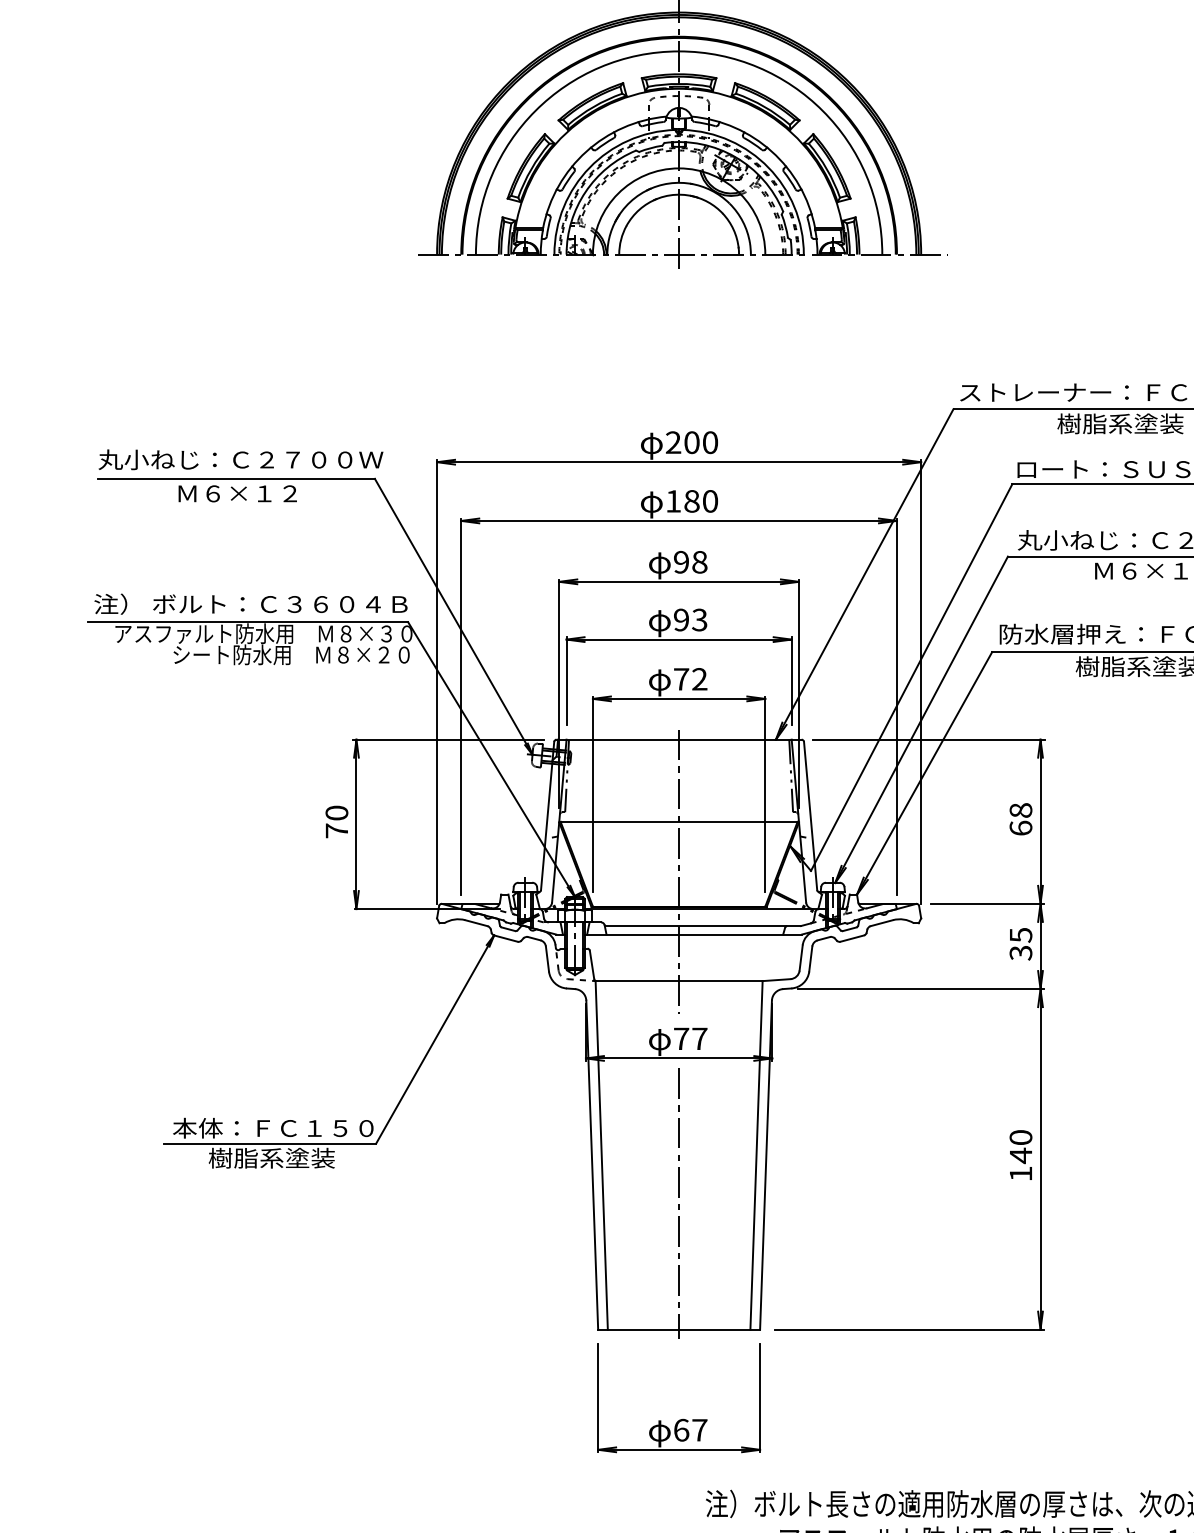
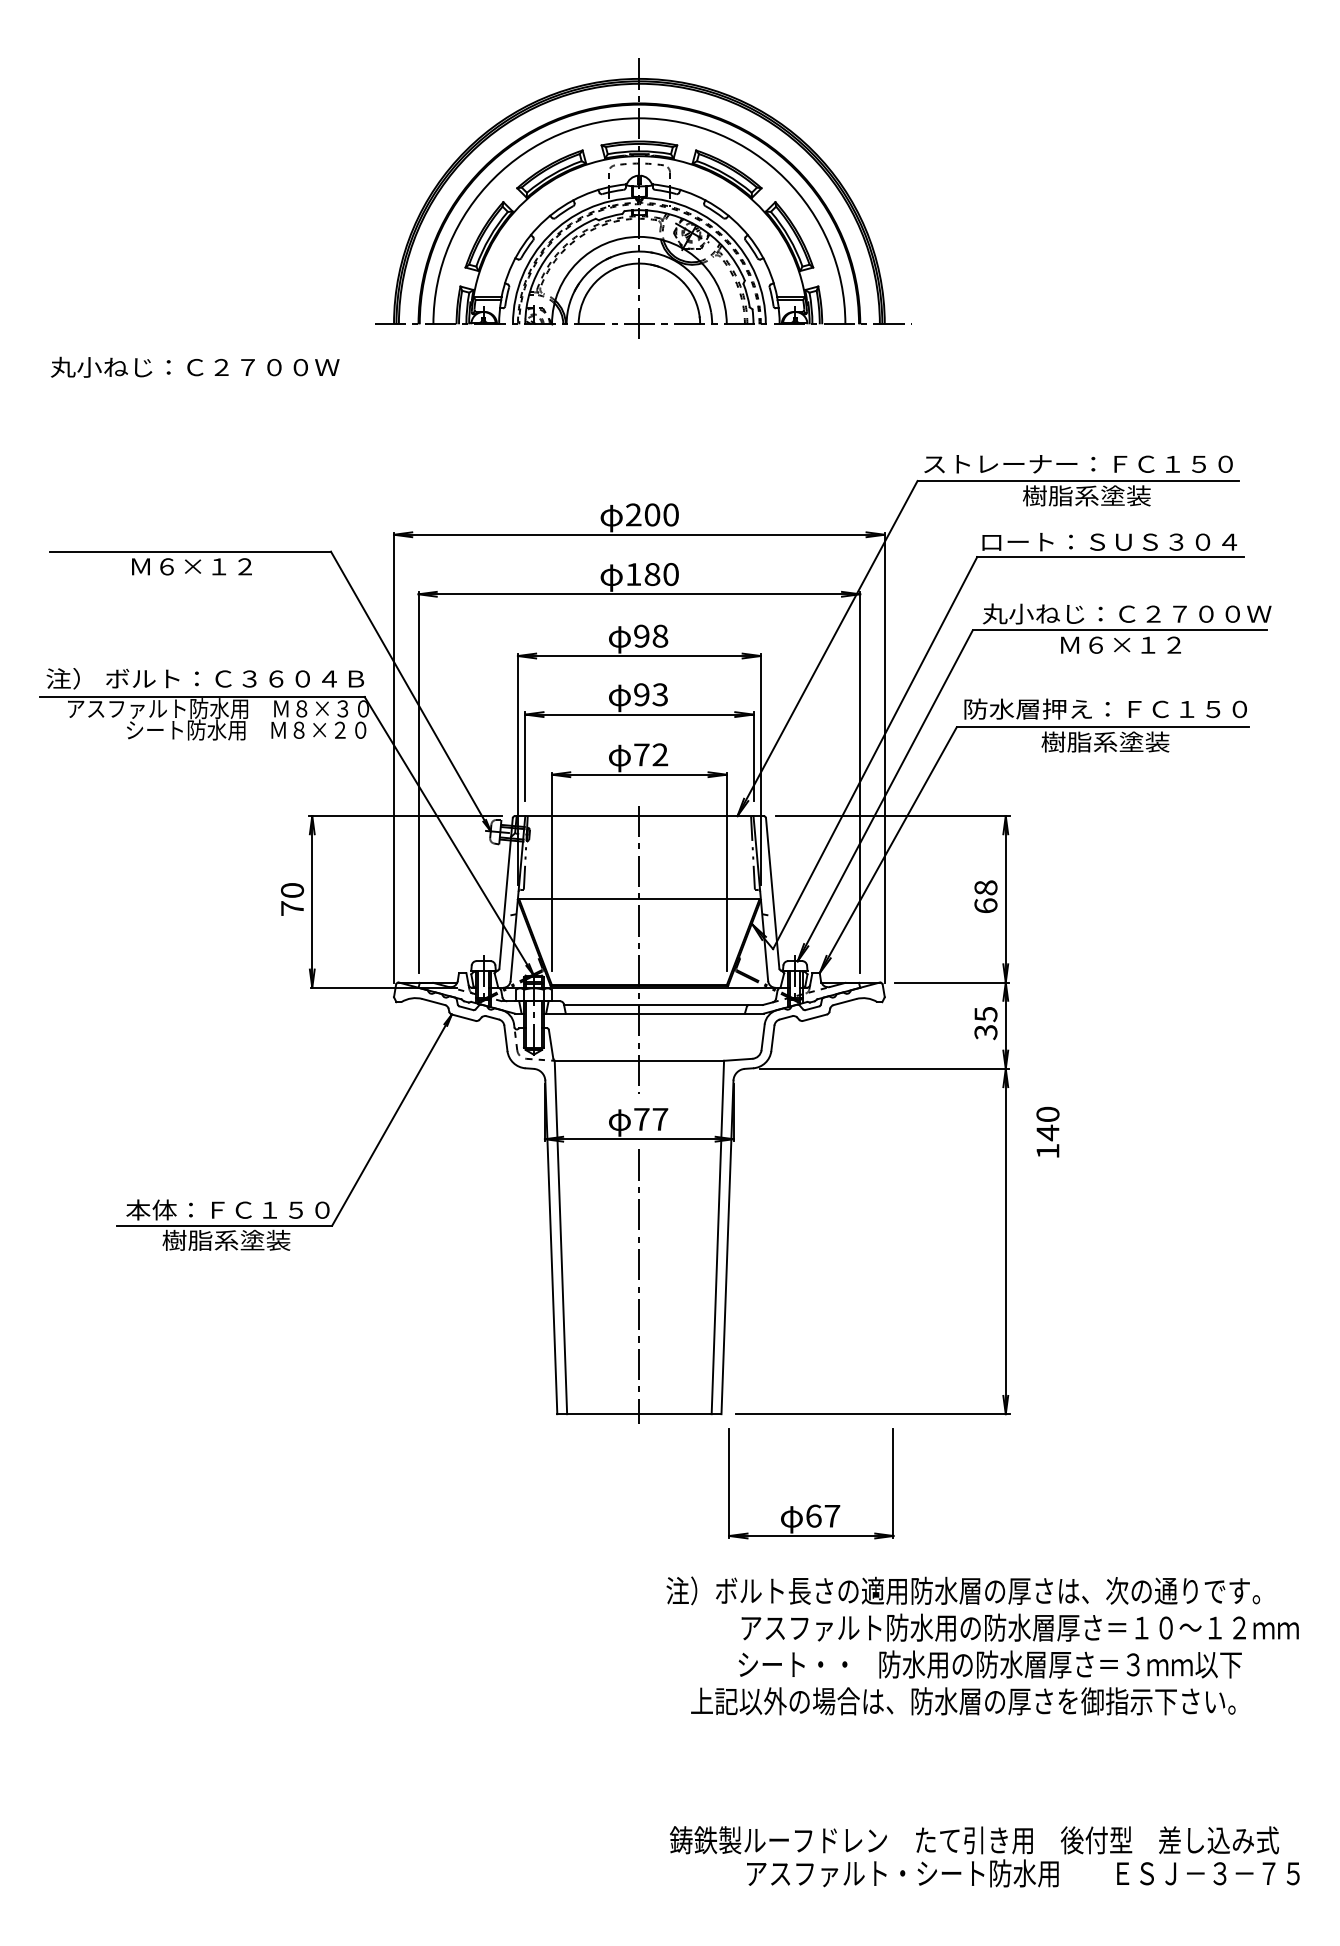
text: (241, 458) -> (195, 366), moved
text: (1020, 1154) -> (1047, 1131), moved
part: (681, 1418) -> (813, 1504), moved

